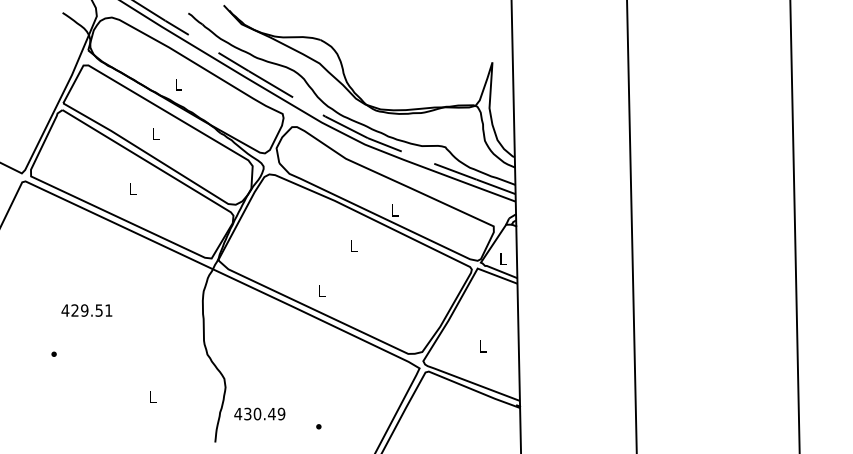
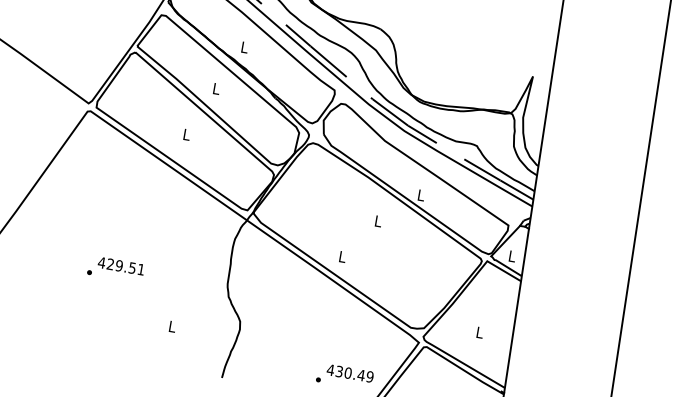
text: (86, 310) -> (120, 266), moved
text: (259, 413) -> (350, 372), moved

